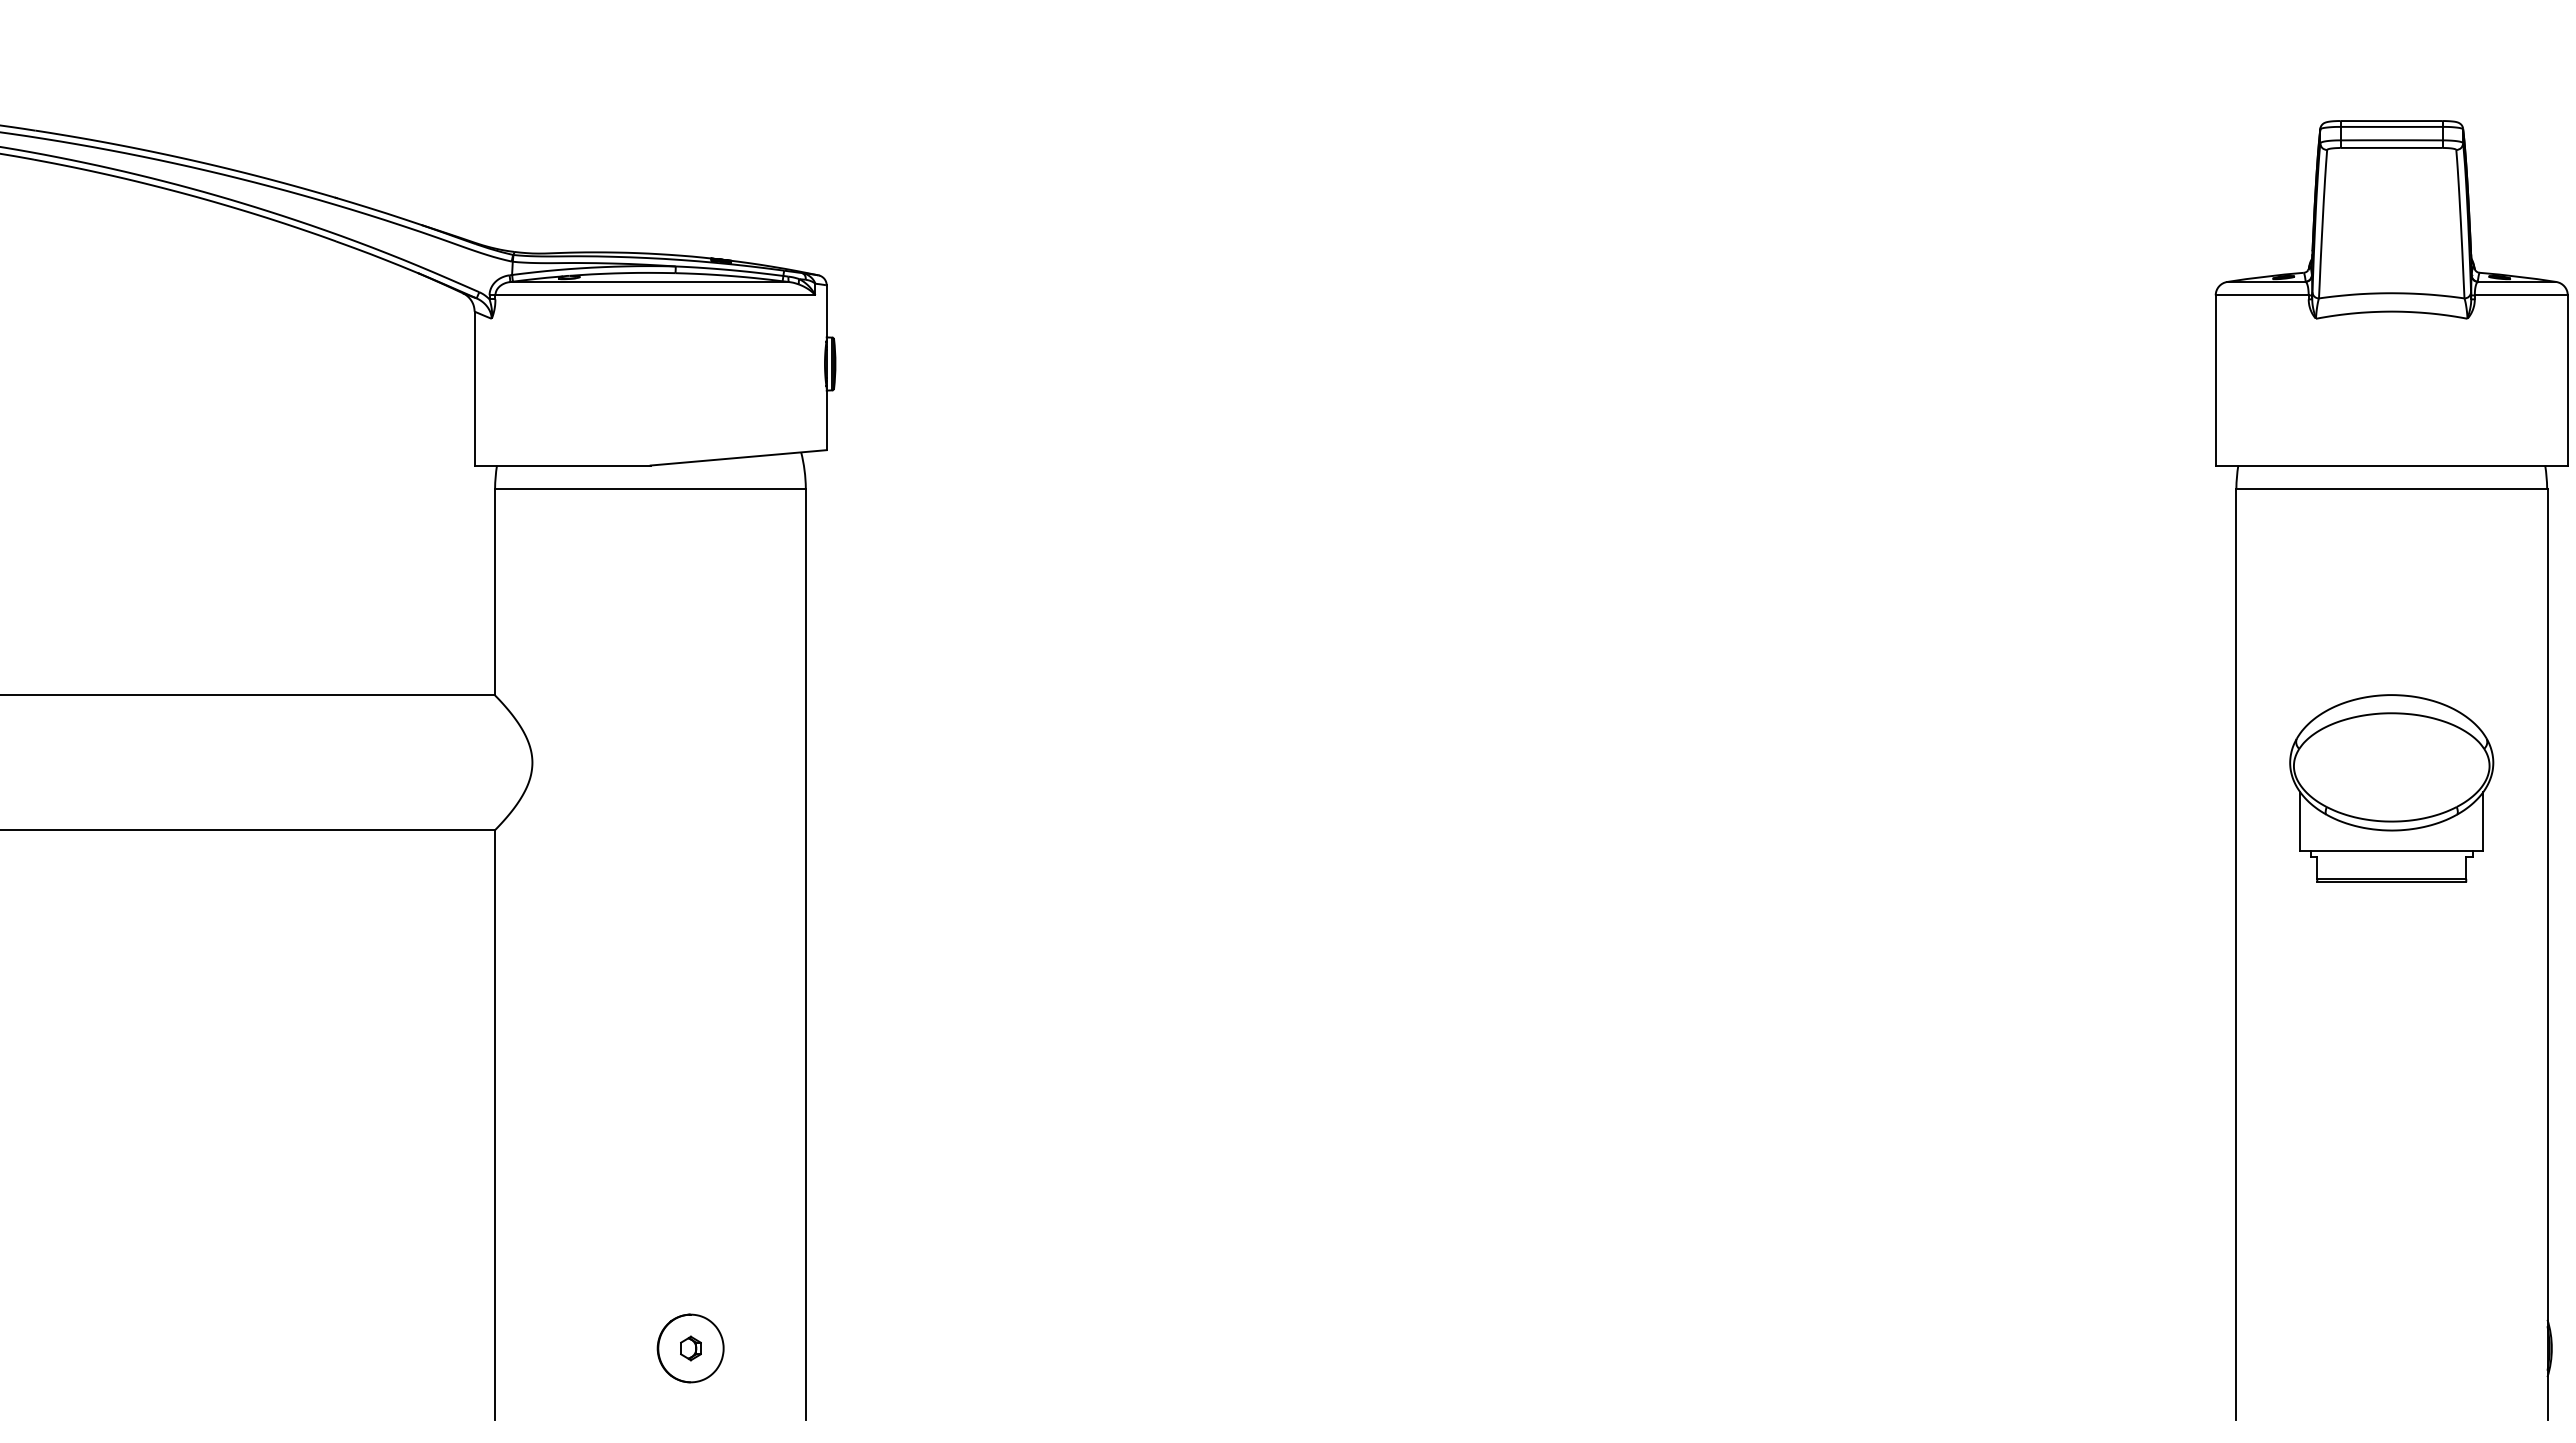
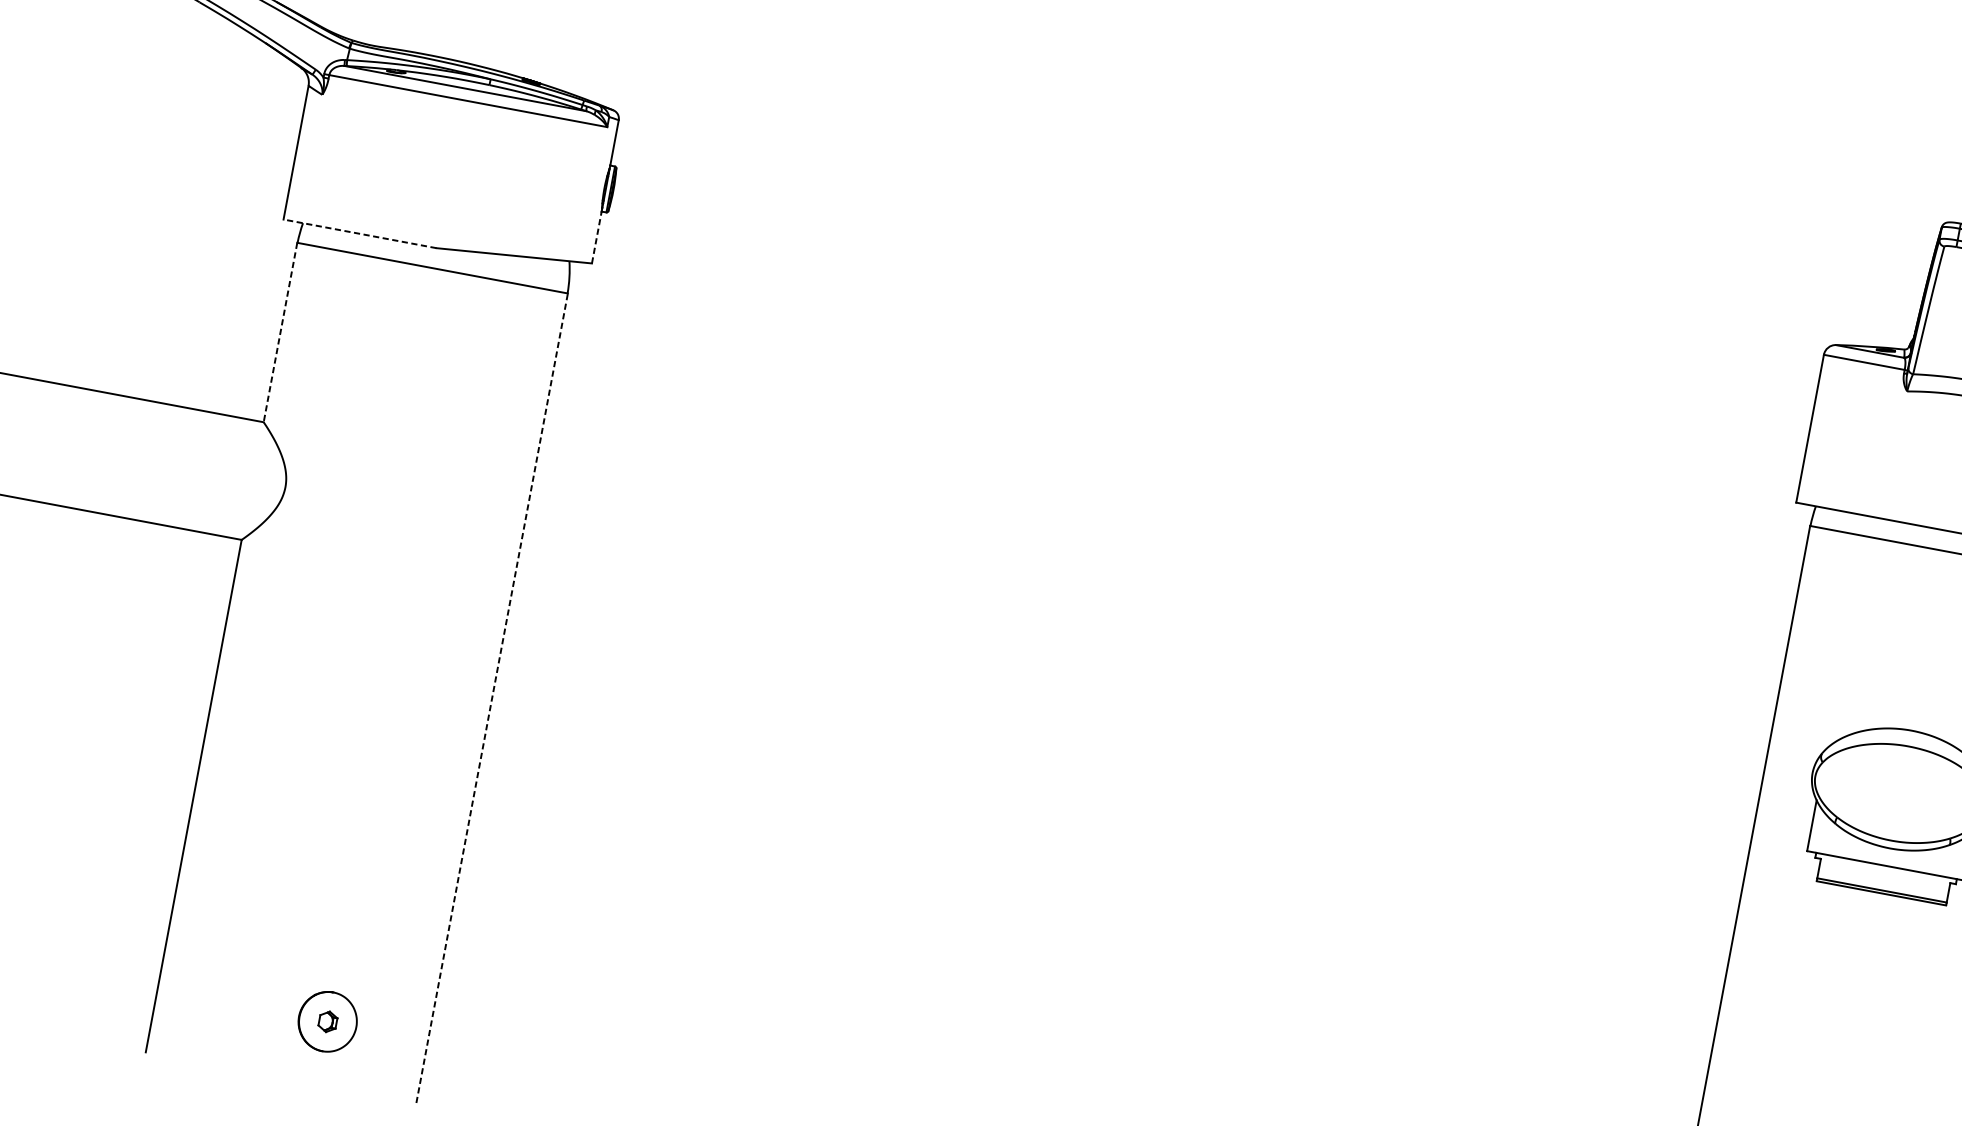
line: (826, 420) -> (596, 237), solid -> dashed
line: (562, 465) -> (359, 233), solid -> dashed
line: (494, 592) -> (280, 333), solid -> dashed
line: (806, 954) -> (492, 698), solid -> dashed

